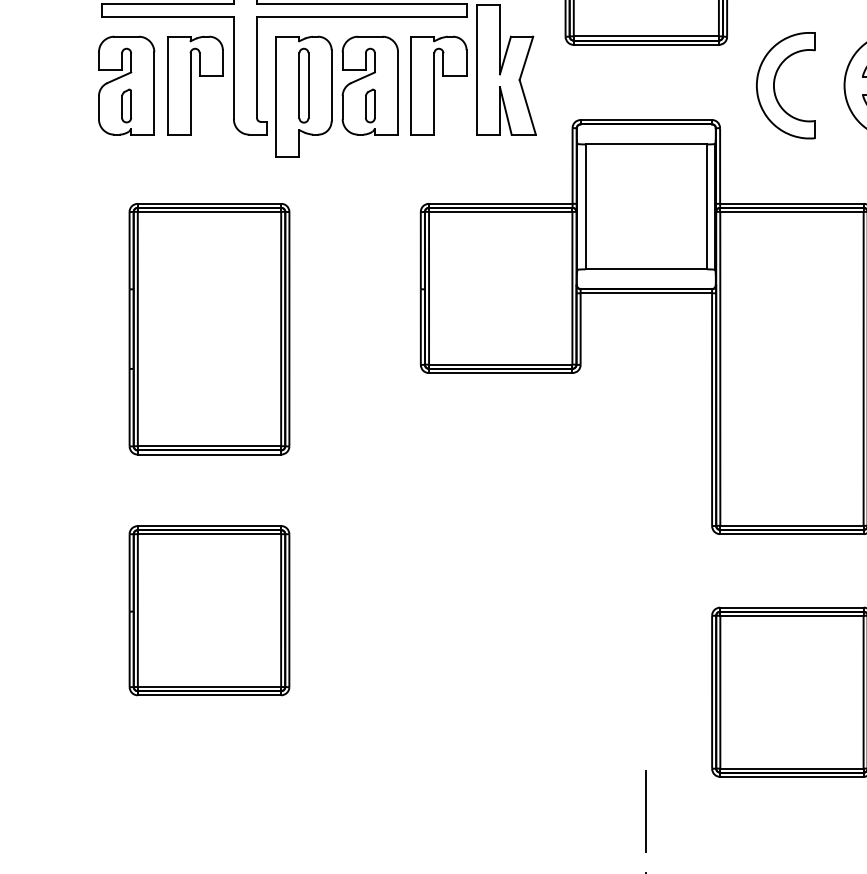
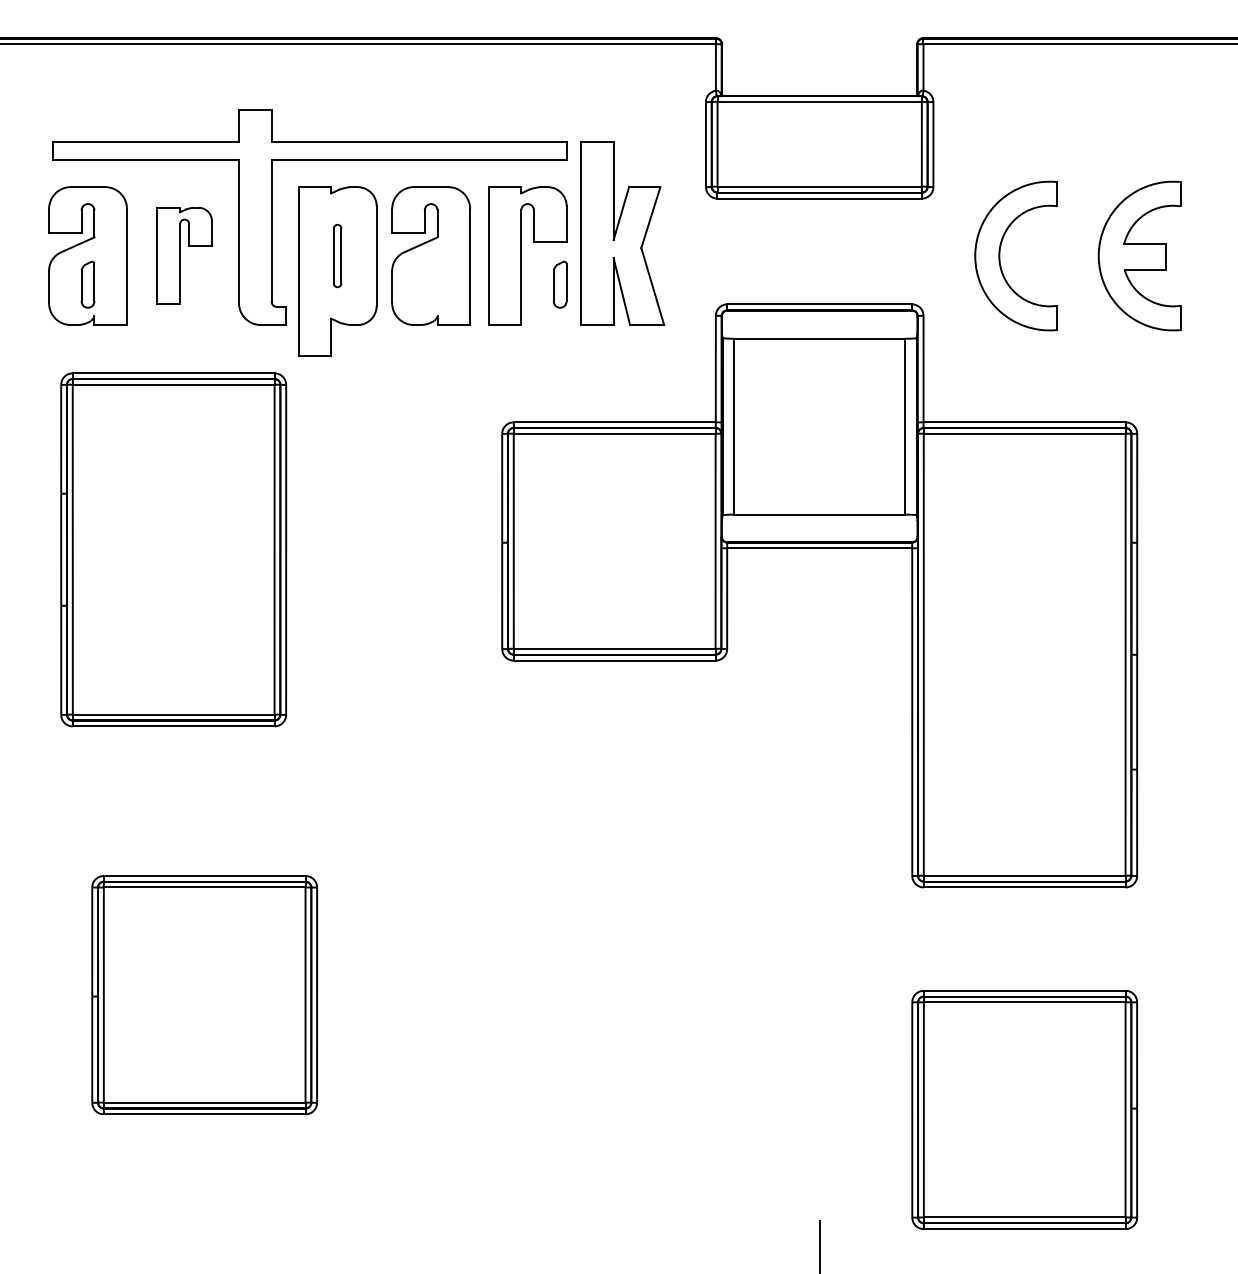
part: (195, 85) -> (184, 255), size x0.7
part: (303, 85) -> (337, 255), size x0.6
part: (370, 105) -> (560, 284), moved
part: (209, 328) -> (173, 549), moved

